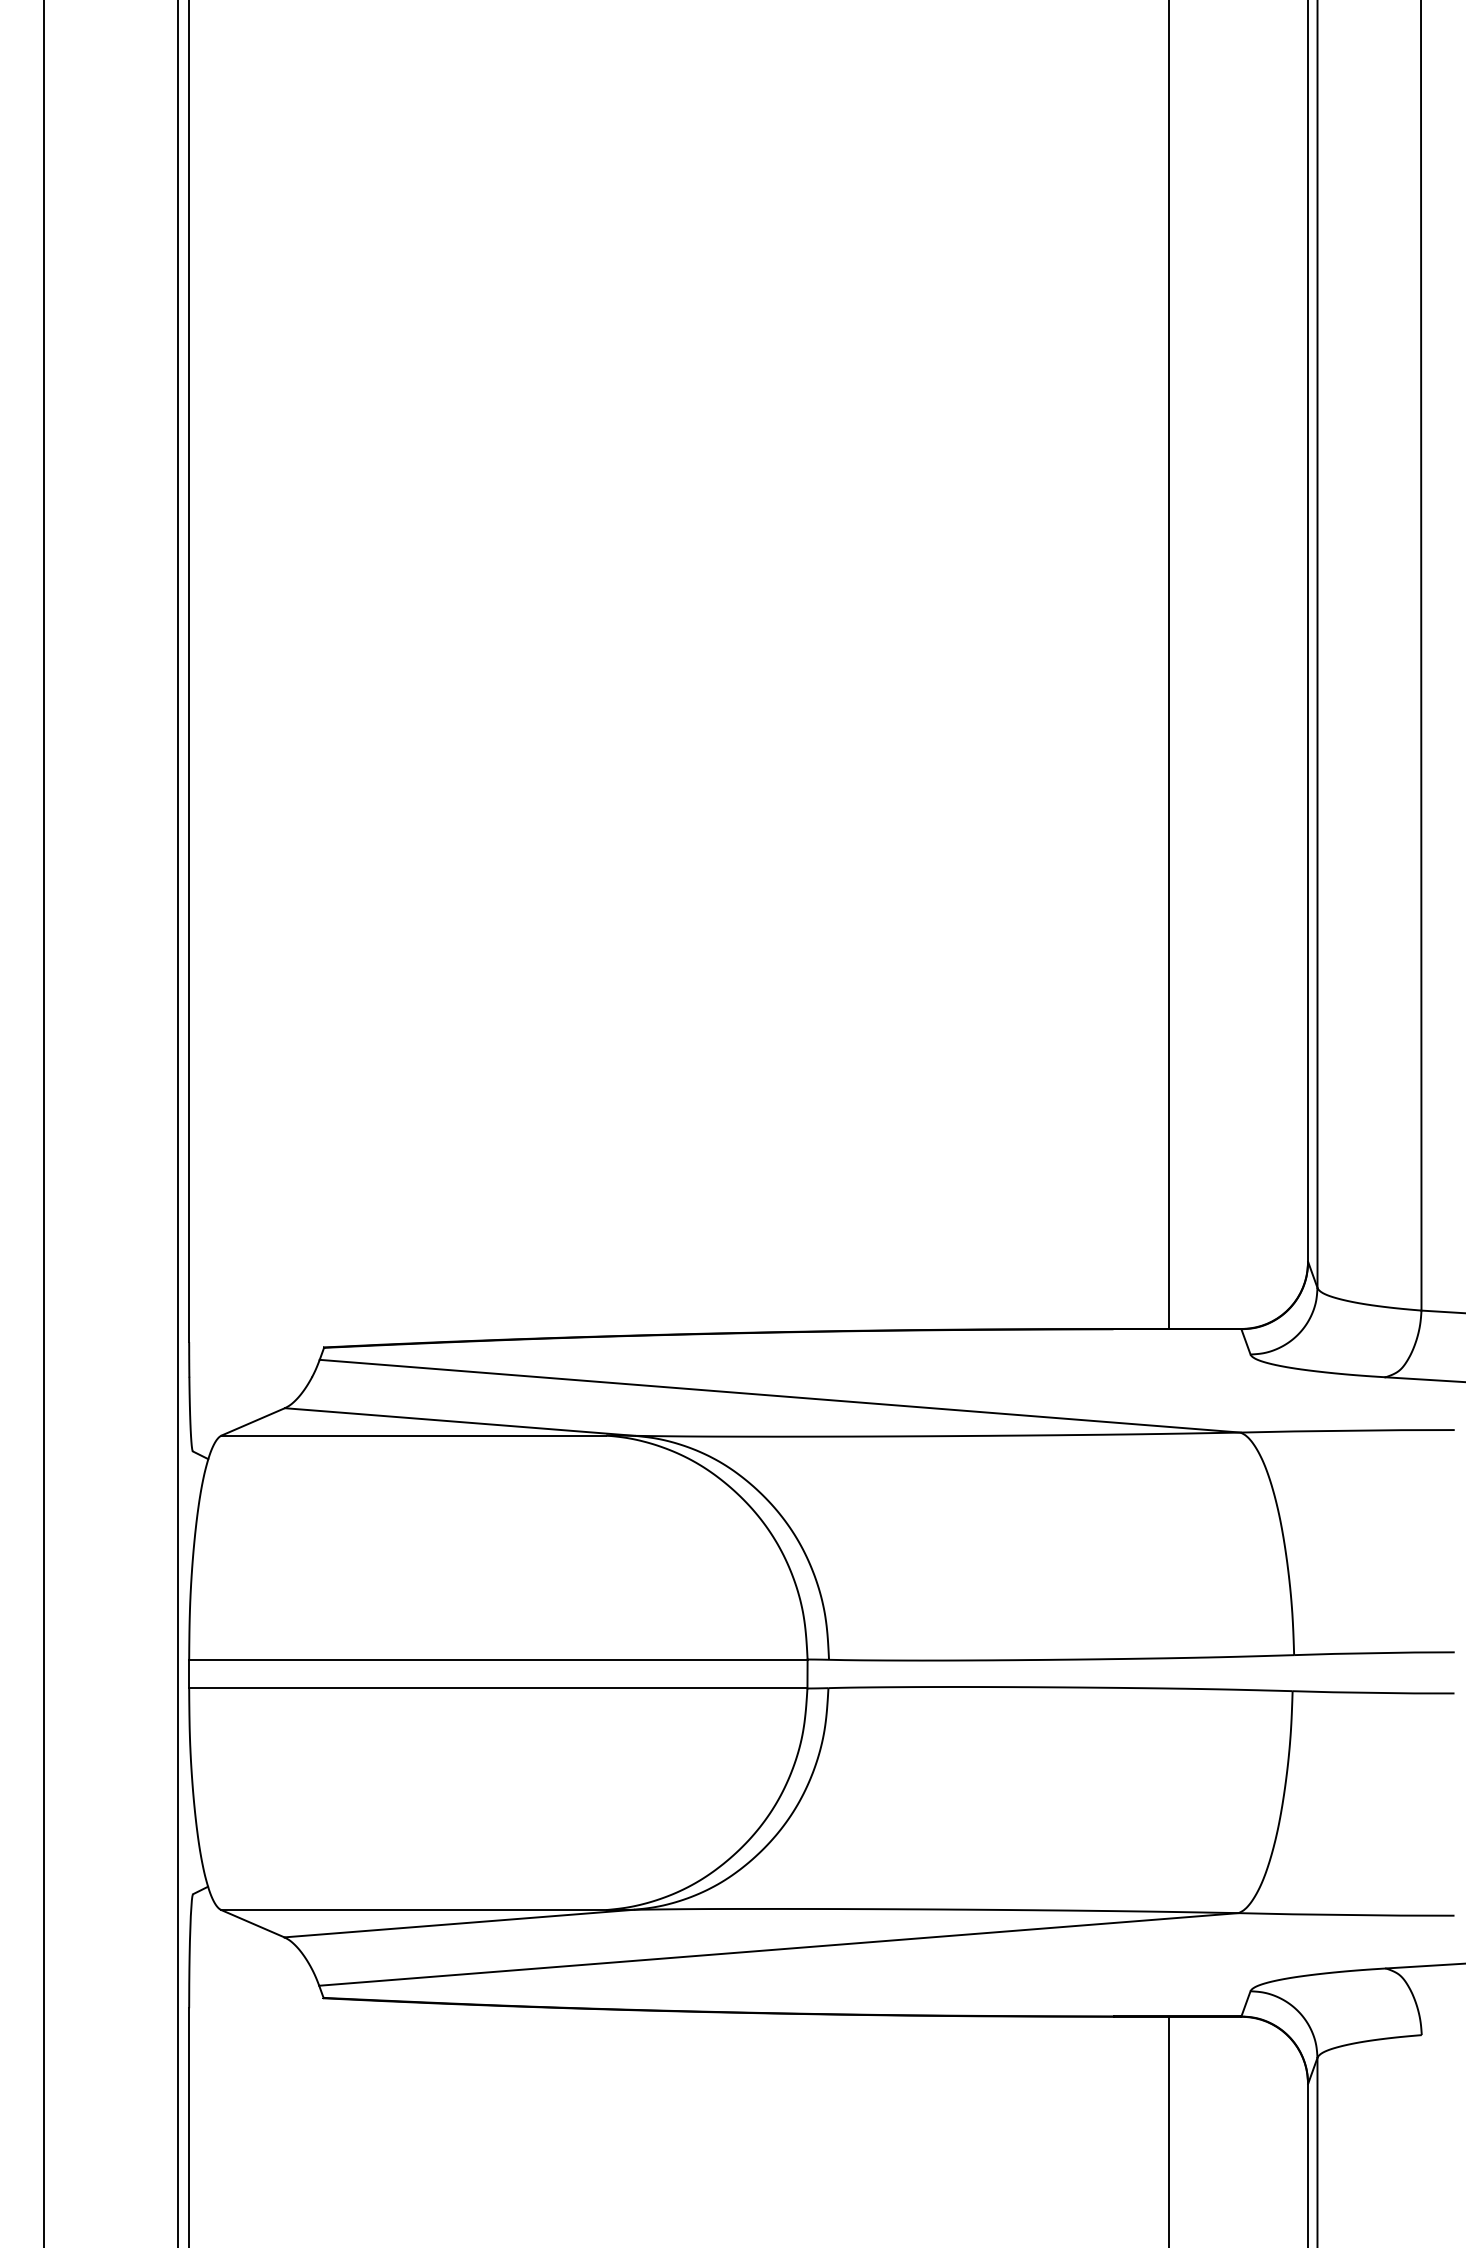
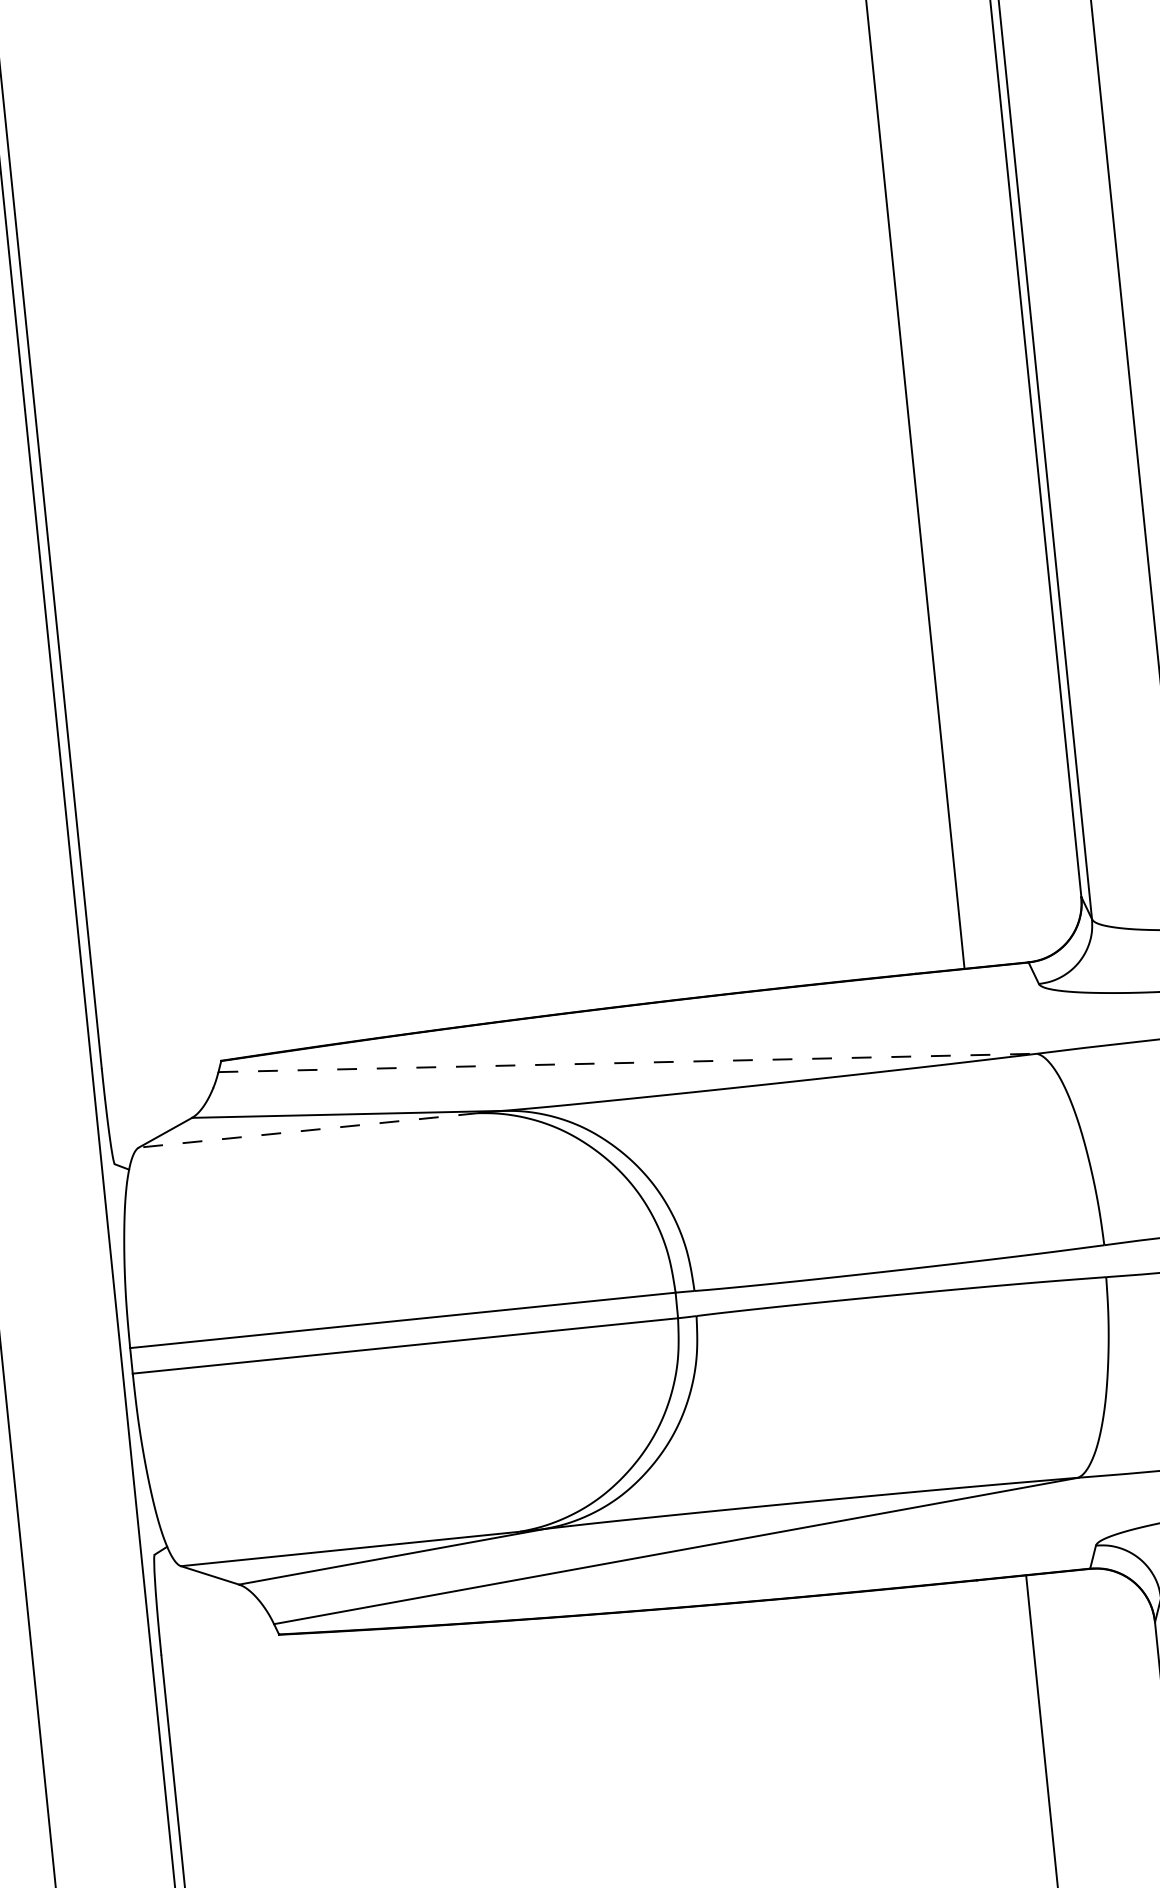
line: (780, 1396) -> (628, 1063), solid -> dashed
line: (413, 1435) -> (307, 1130), solid -> dashed

